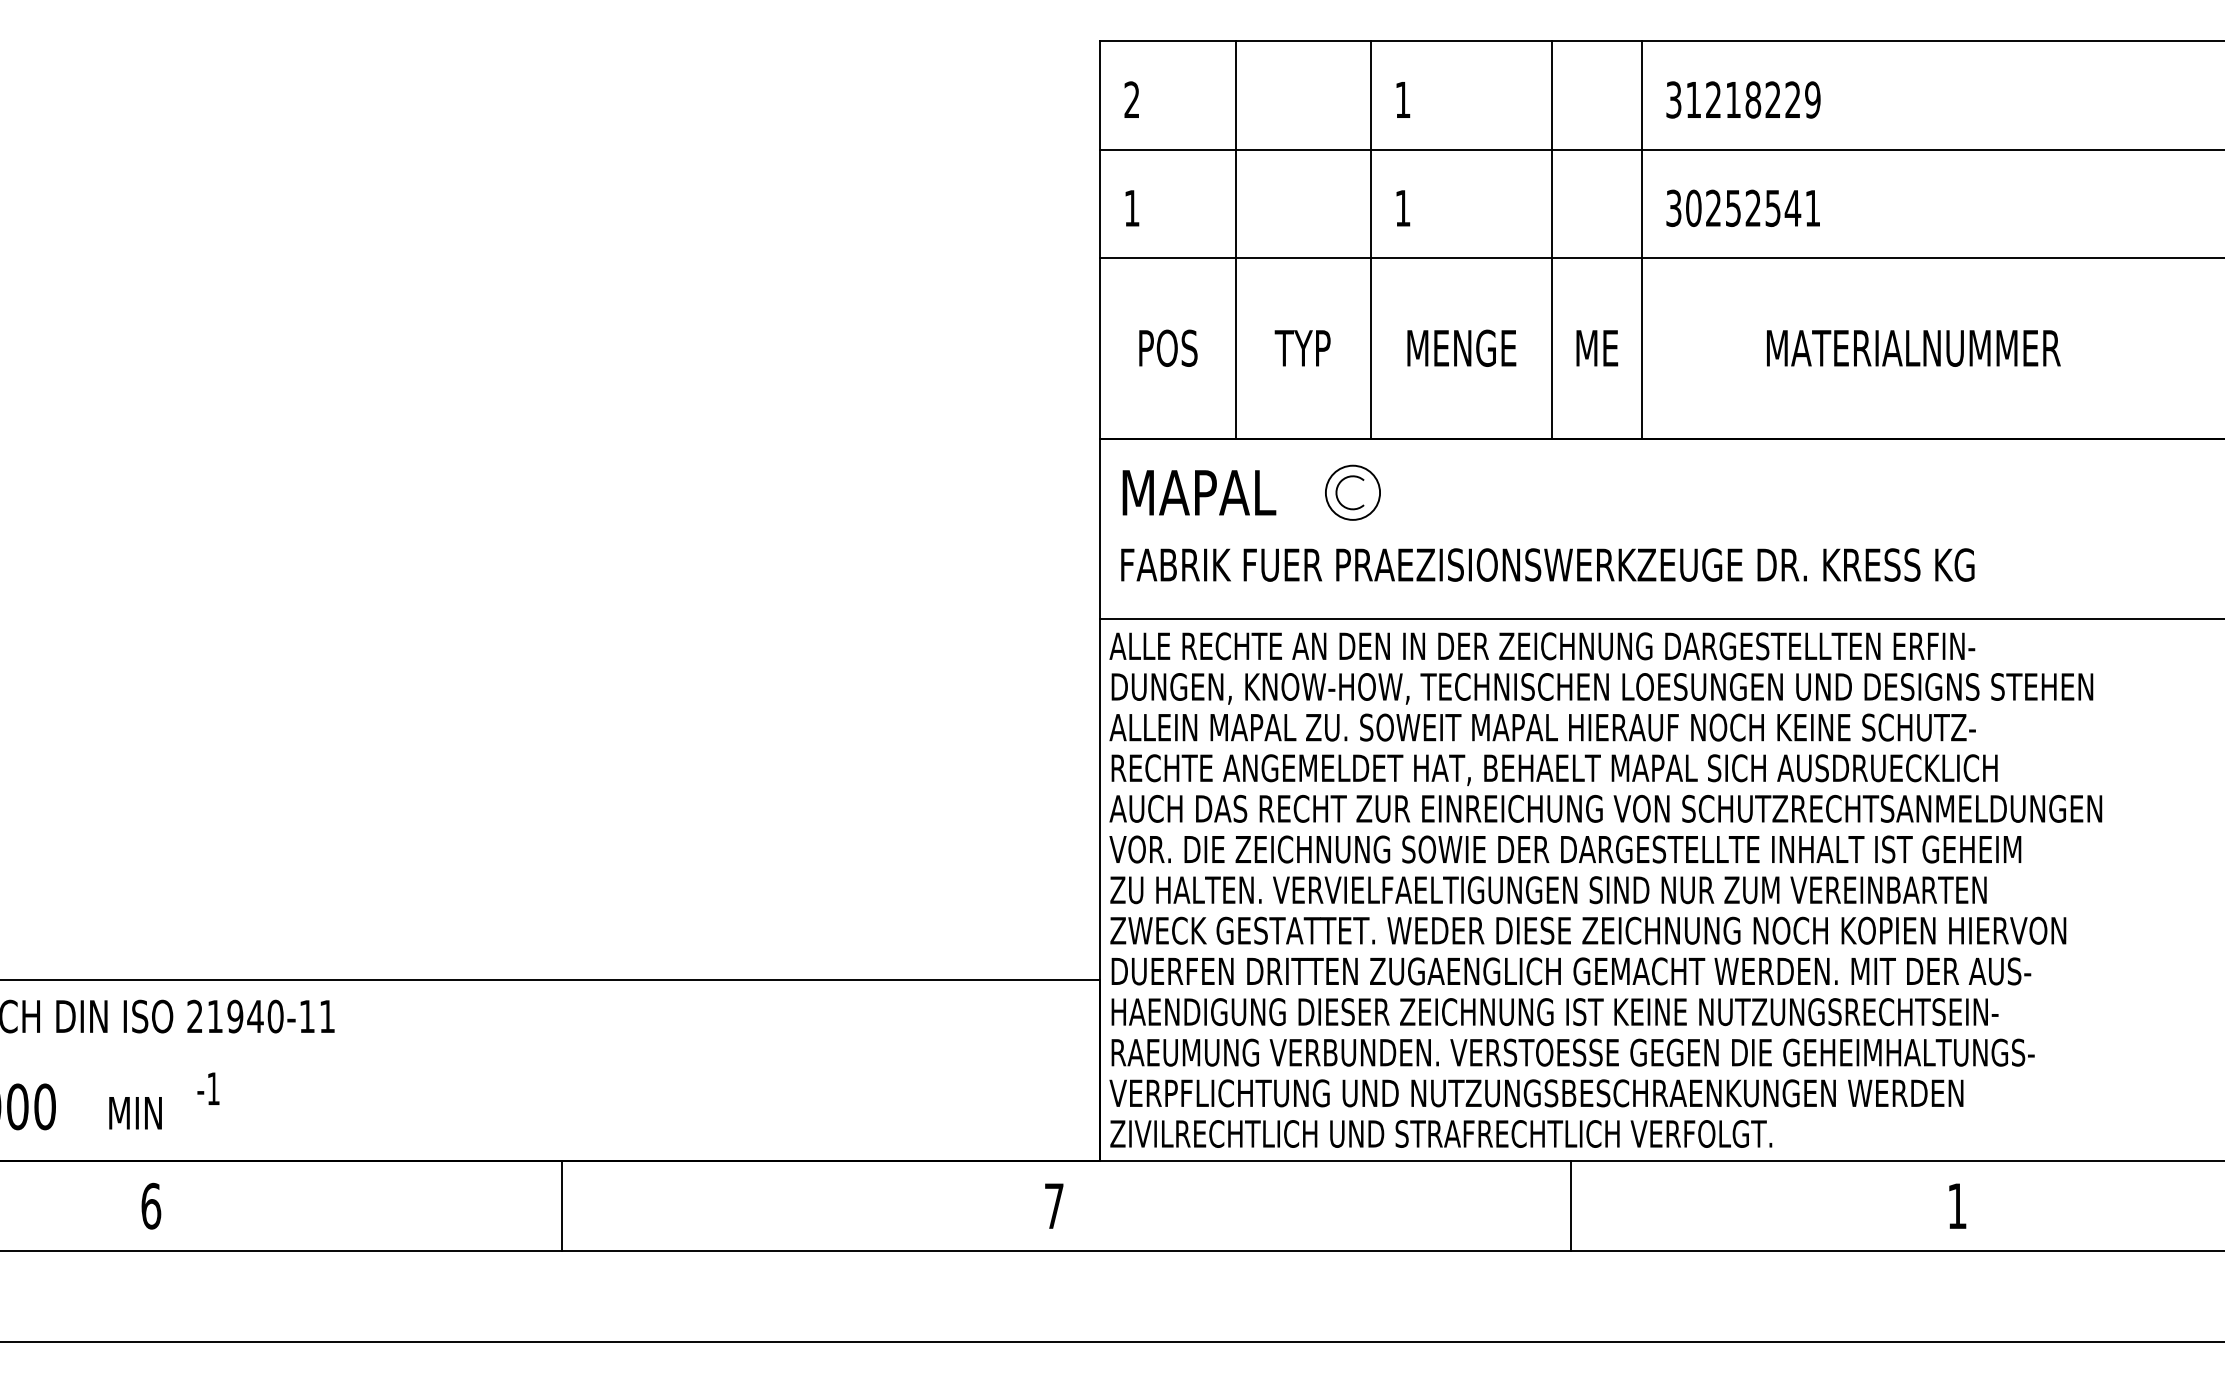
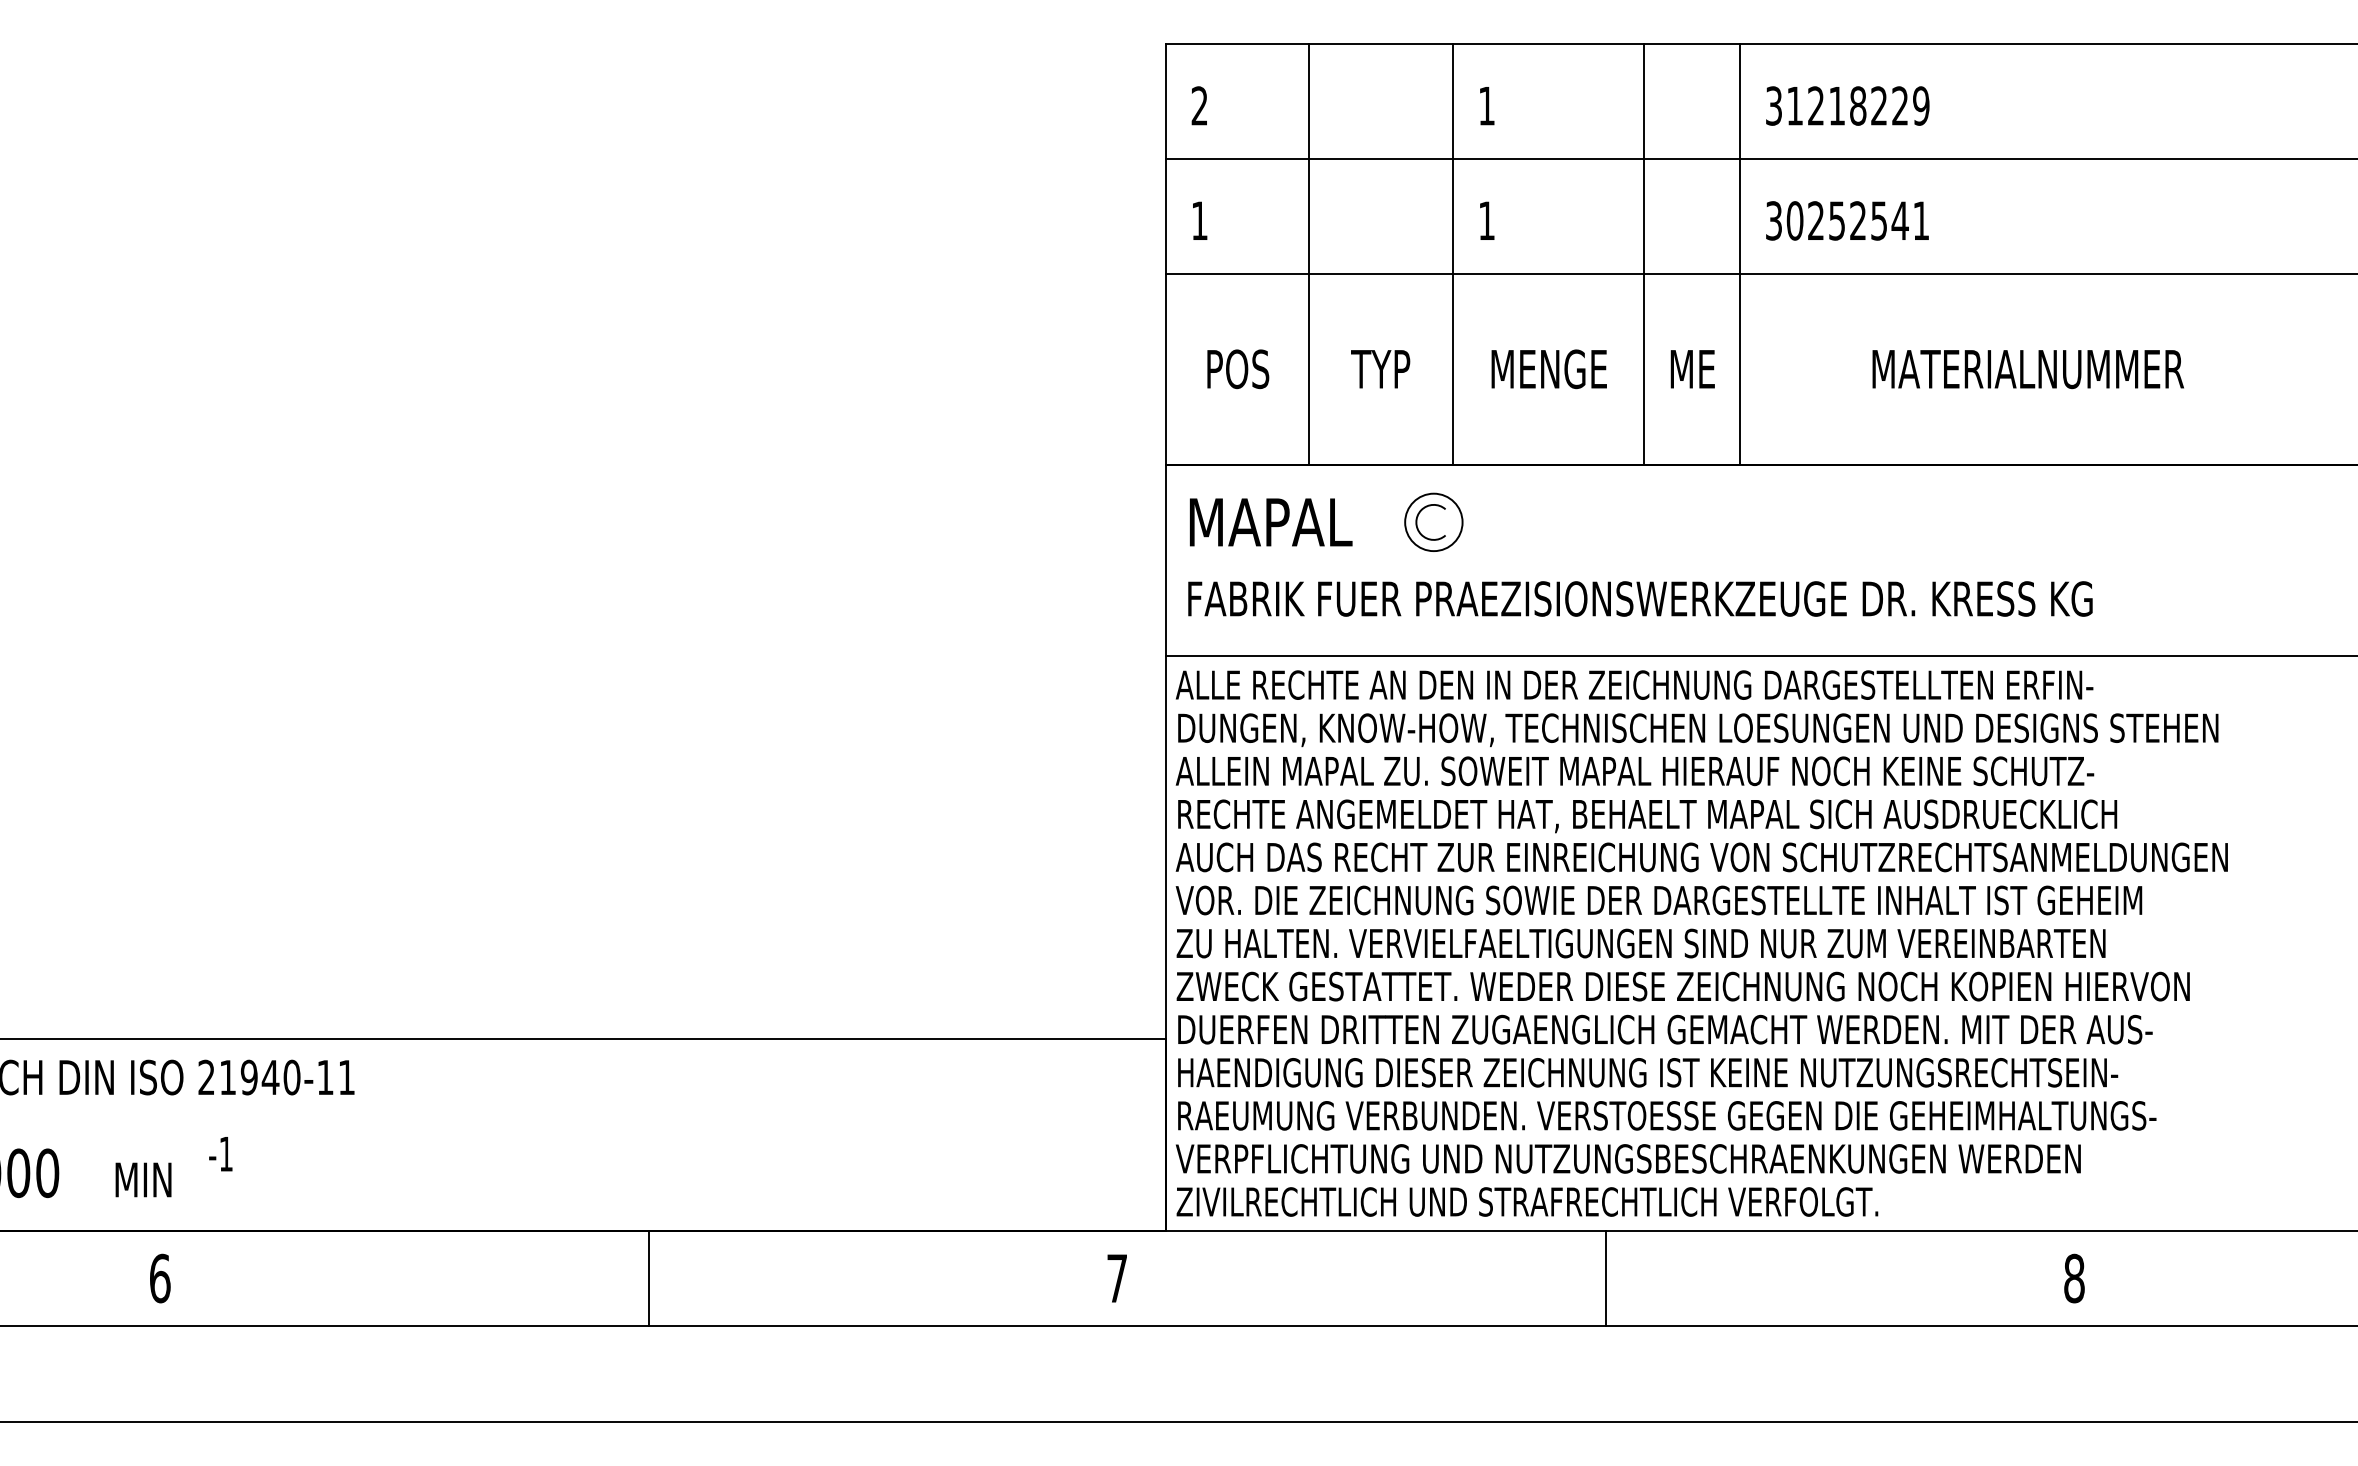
text: (1957, 1205) -> (2074, 1277), 1 -> 8
line: (562, 1206) -> (649, 1278), moved
line: (1570, 1206) -> (1606, 1278), moved

